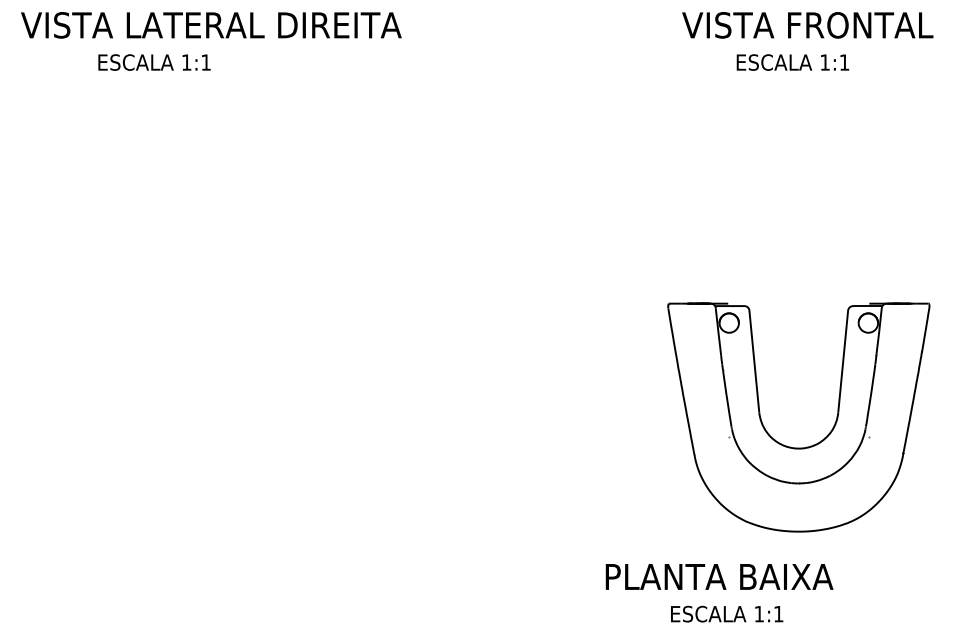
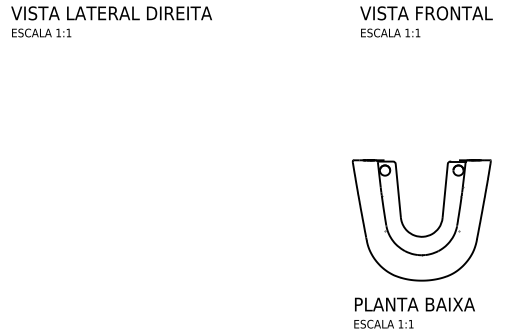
text: (154, 61) -> (41, 32), moved
text: (792, 61) -> (390, 32), moved
text: (718, 576) -> (414, 304), moved

